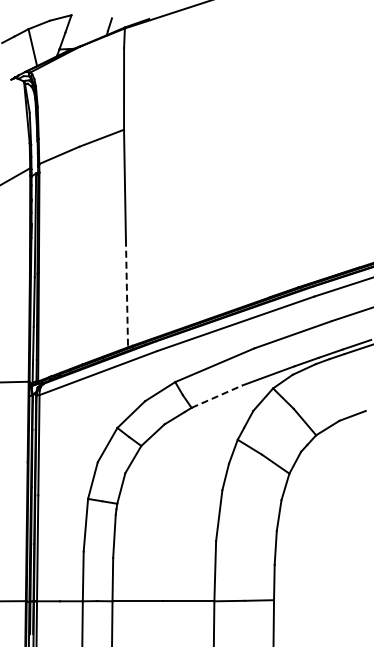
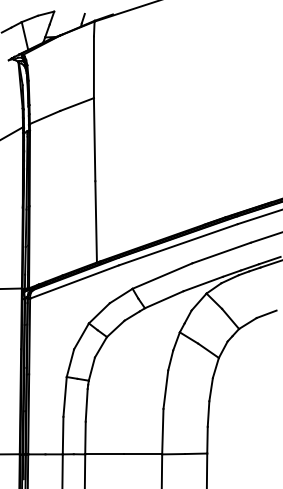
line: (126, 293) -> (95, 221), dashed -> solid
line: (217, 396) -> (164, 299), dashed -> solid

